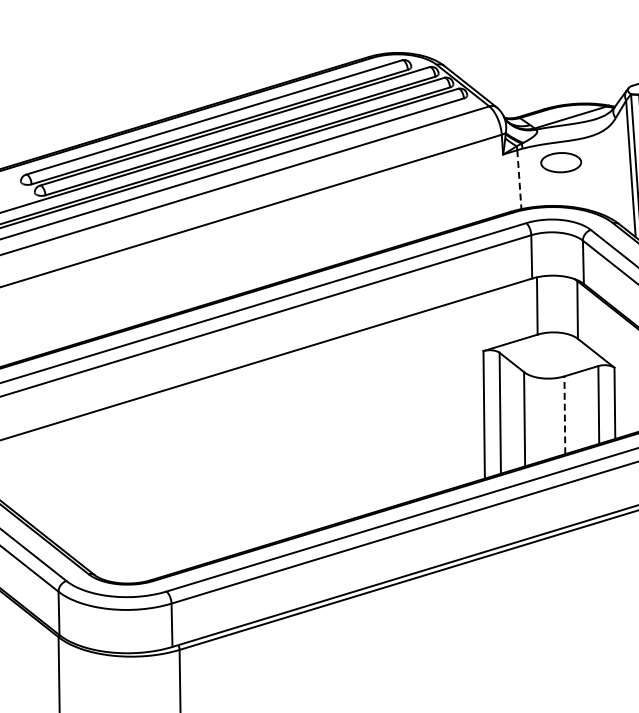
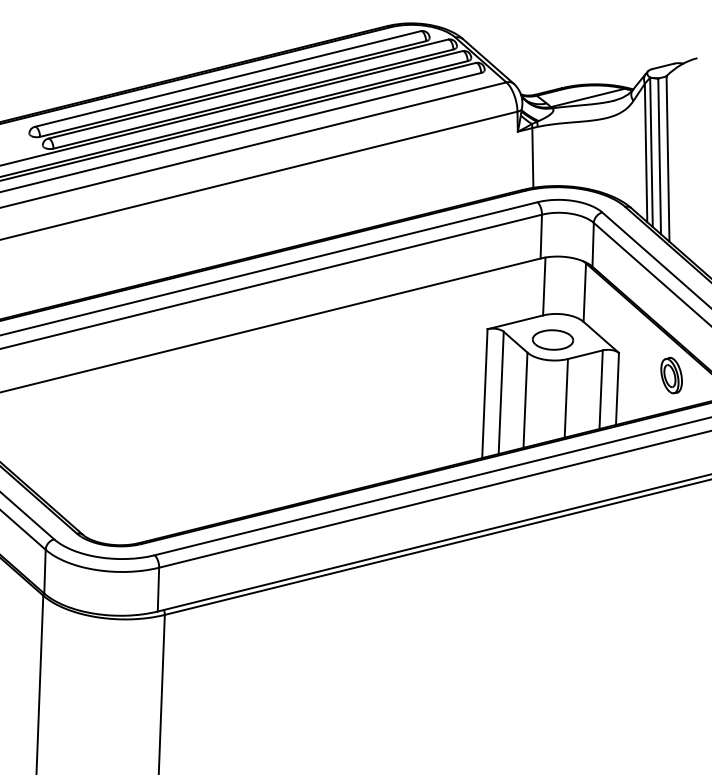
part: (560, 162) -> (552, 339), moved
line: (519, 180) -> (532, 158), dashed -> solid
line: (564, 414) -> (566, 397), dashed -> solid

